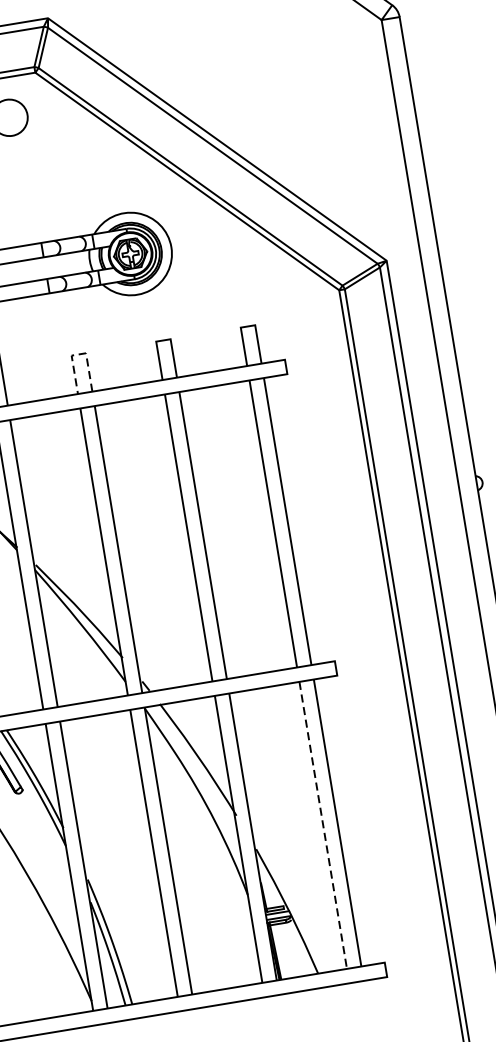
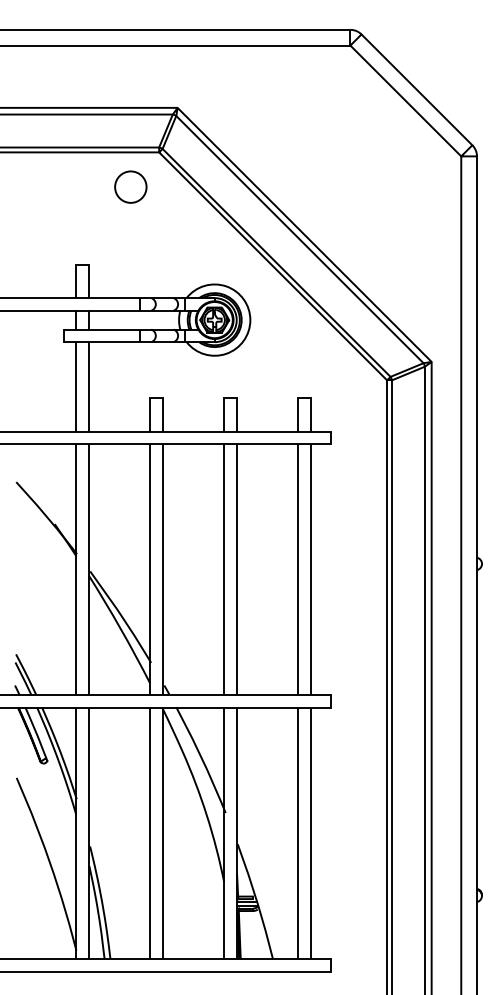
line: (78, 354) -> (156, 398), dashed -> solid
line: (323, 825) -> (298, 833), dashed -> solid

